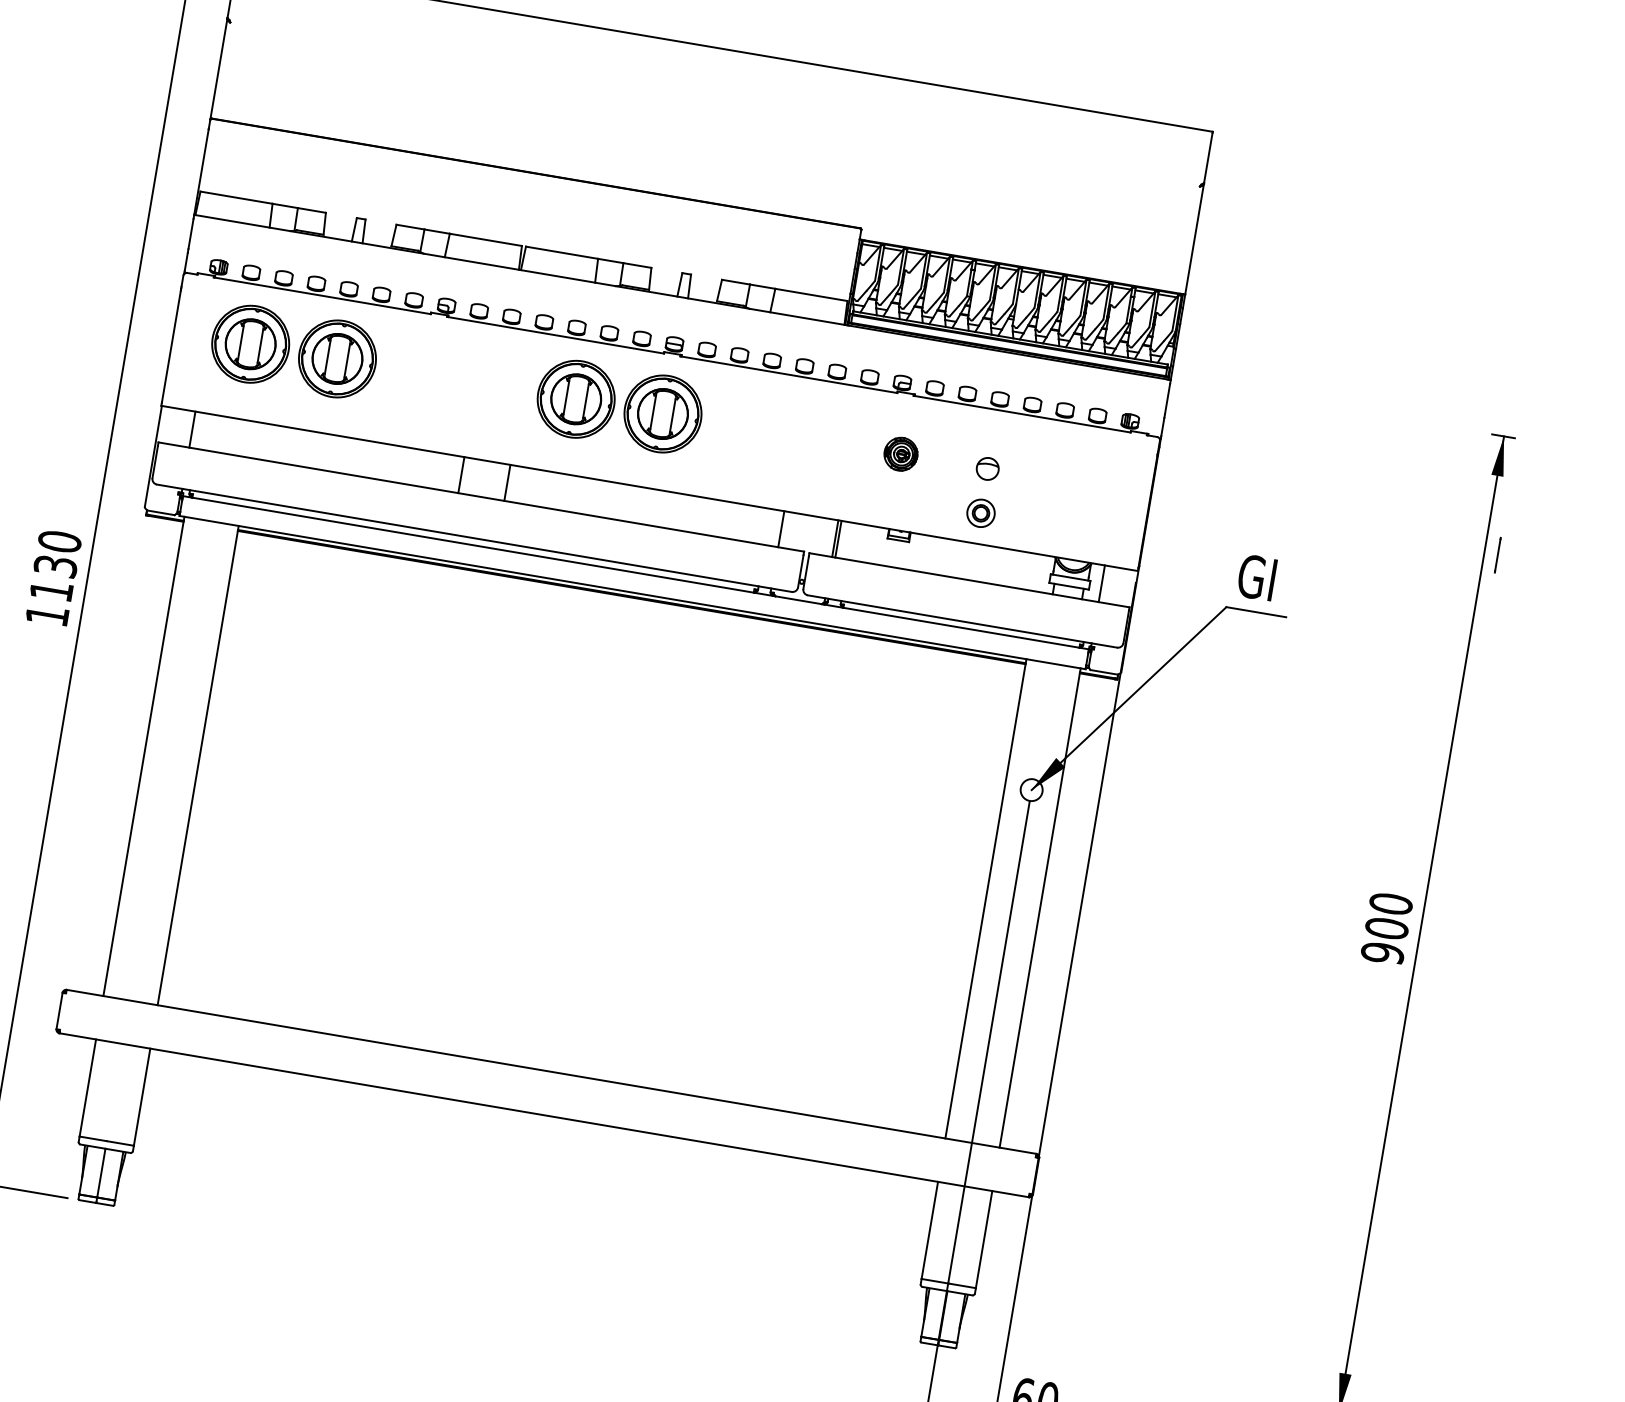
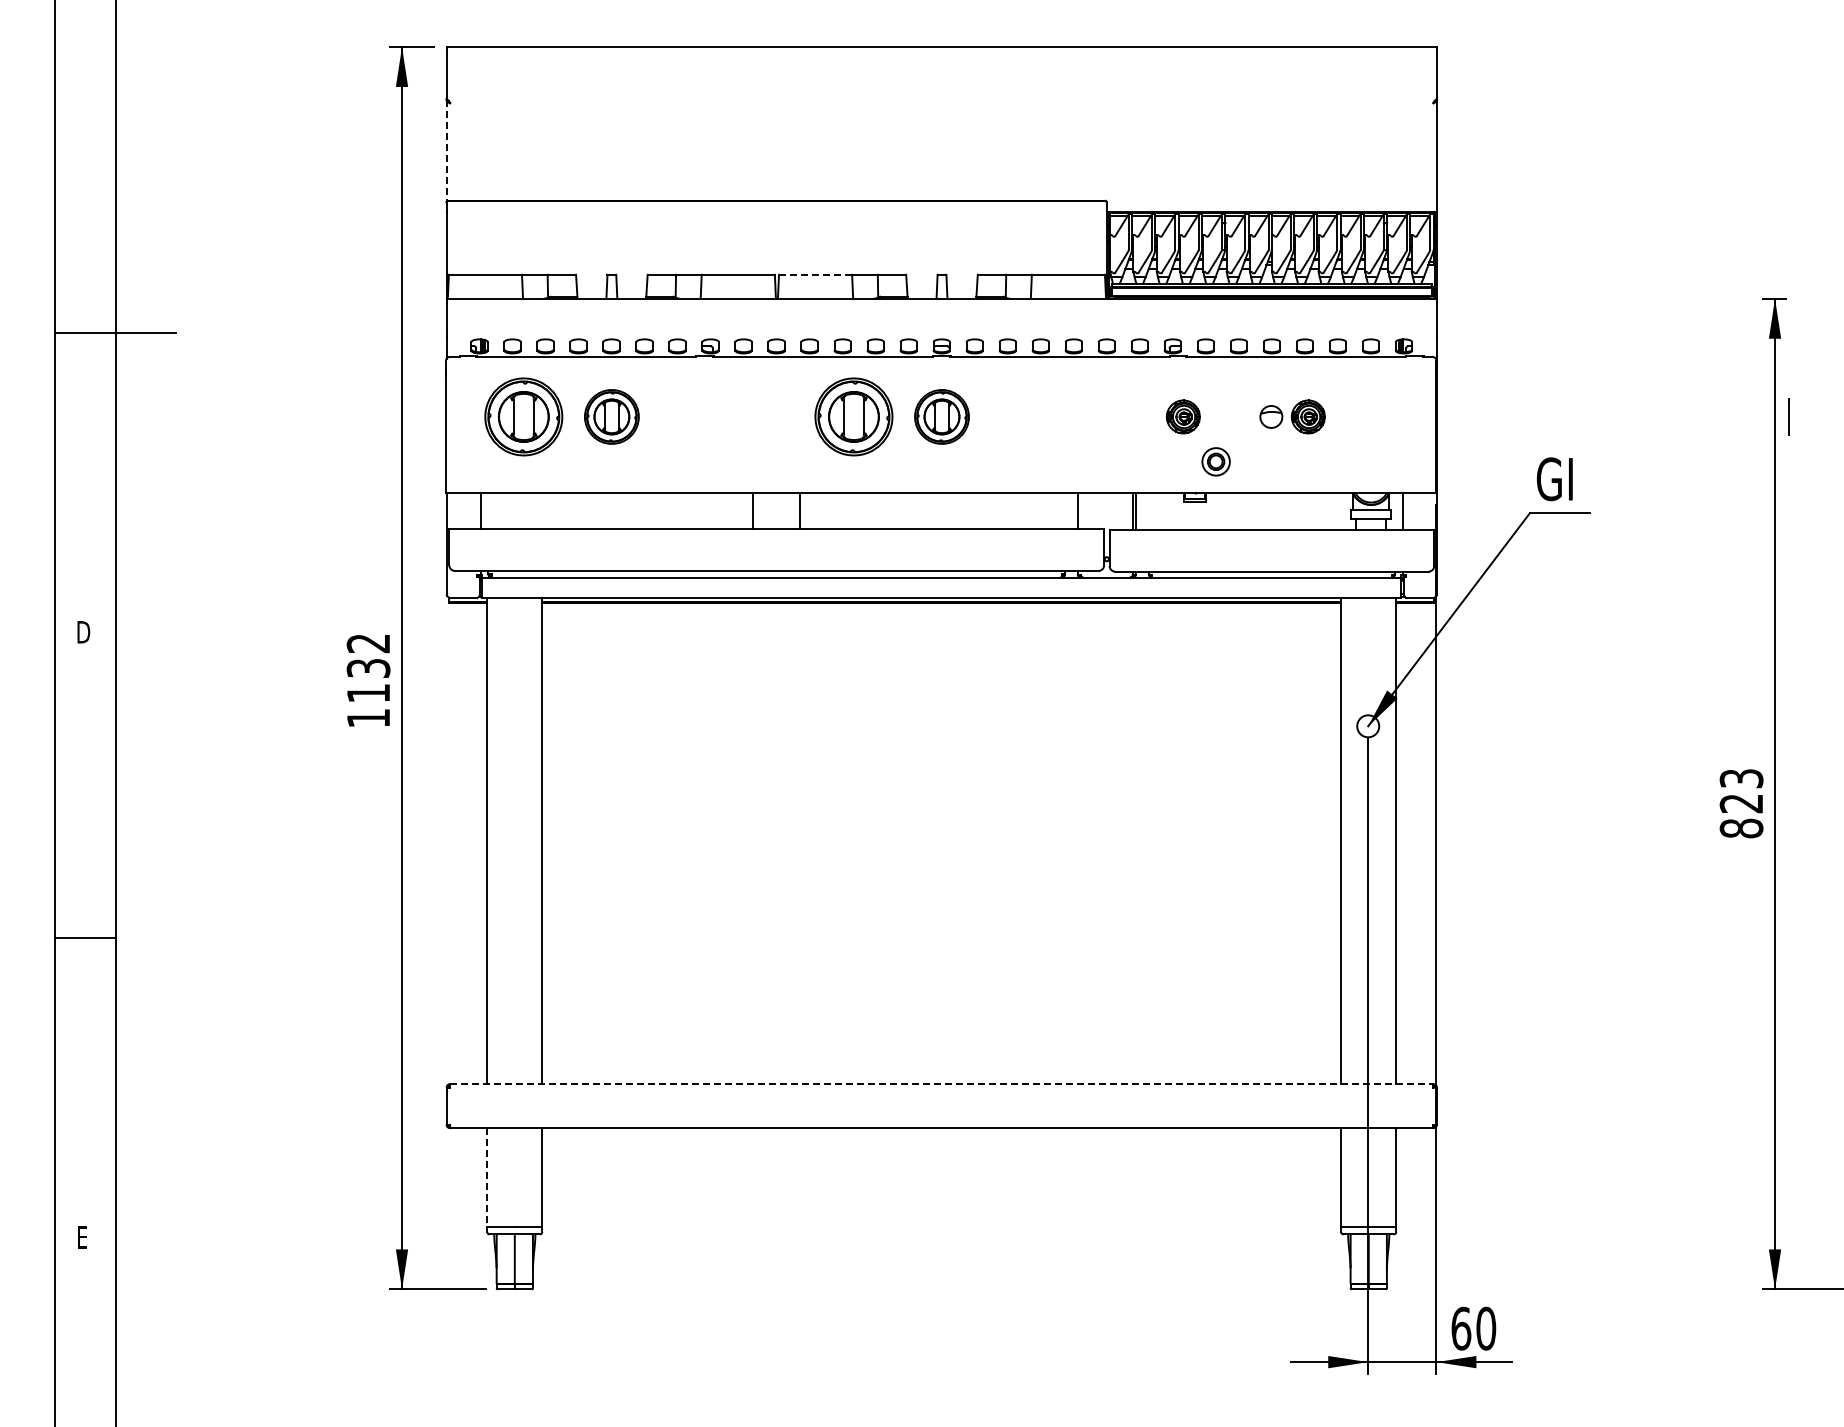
line: (218, 69) -> (446, 151), solid -> dashed
line: (562, 252) -> (815, 274), solid -> dashed
part: (337, 358) -> (611, 416), size x0.7
part: (662, 413) -> (941, 416), size x0.7
part: (1024, 474) -> (1308, 416), added
part: (980, 512) -> (1215, 461), moved
text: (59, 541) -> (368, 643), 1130 -> 1132
text: (1386, 928) -> (1741, 803), 900 -> 823
line: (551, 1072) -> (941, 1084), solid -> dashed
line: (88, 1088) -> (487, 1177), solid -> dashed

